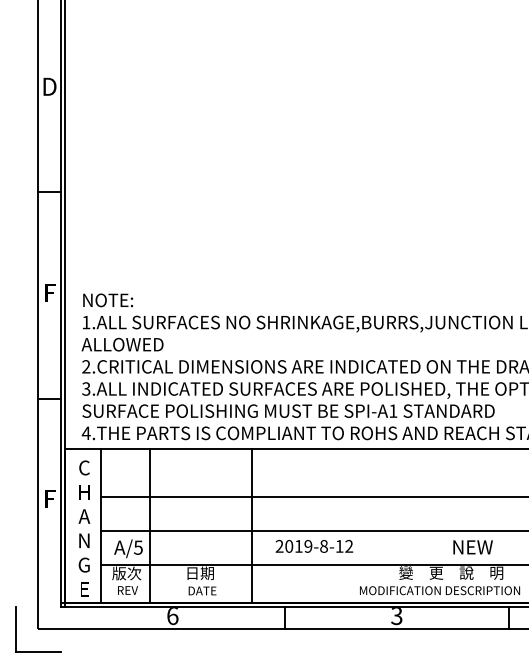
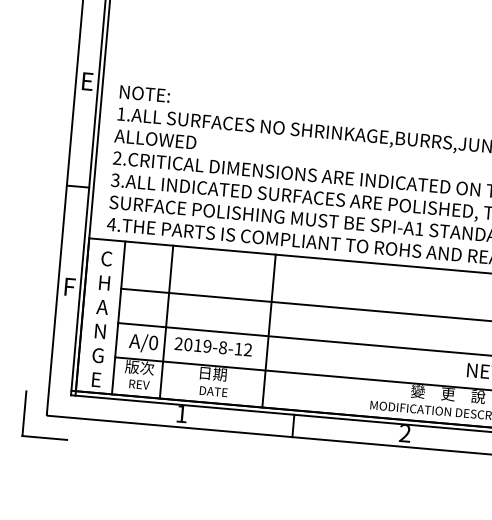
text: (51, 292) -> (89, 81), F -> E
text: (314, 546) -> (213, 347), moved
text: (138, 547) -> (153, 342), A/5 -> A/0
text: (172, 616) -> (181, 414), 6 -> 1
text: (396, 616) -> (404, 434), 3 -> 2

